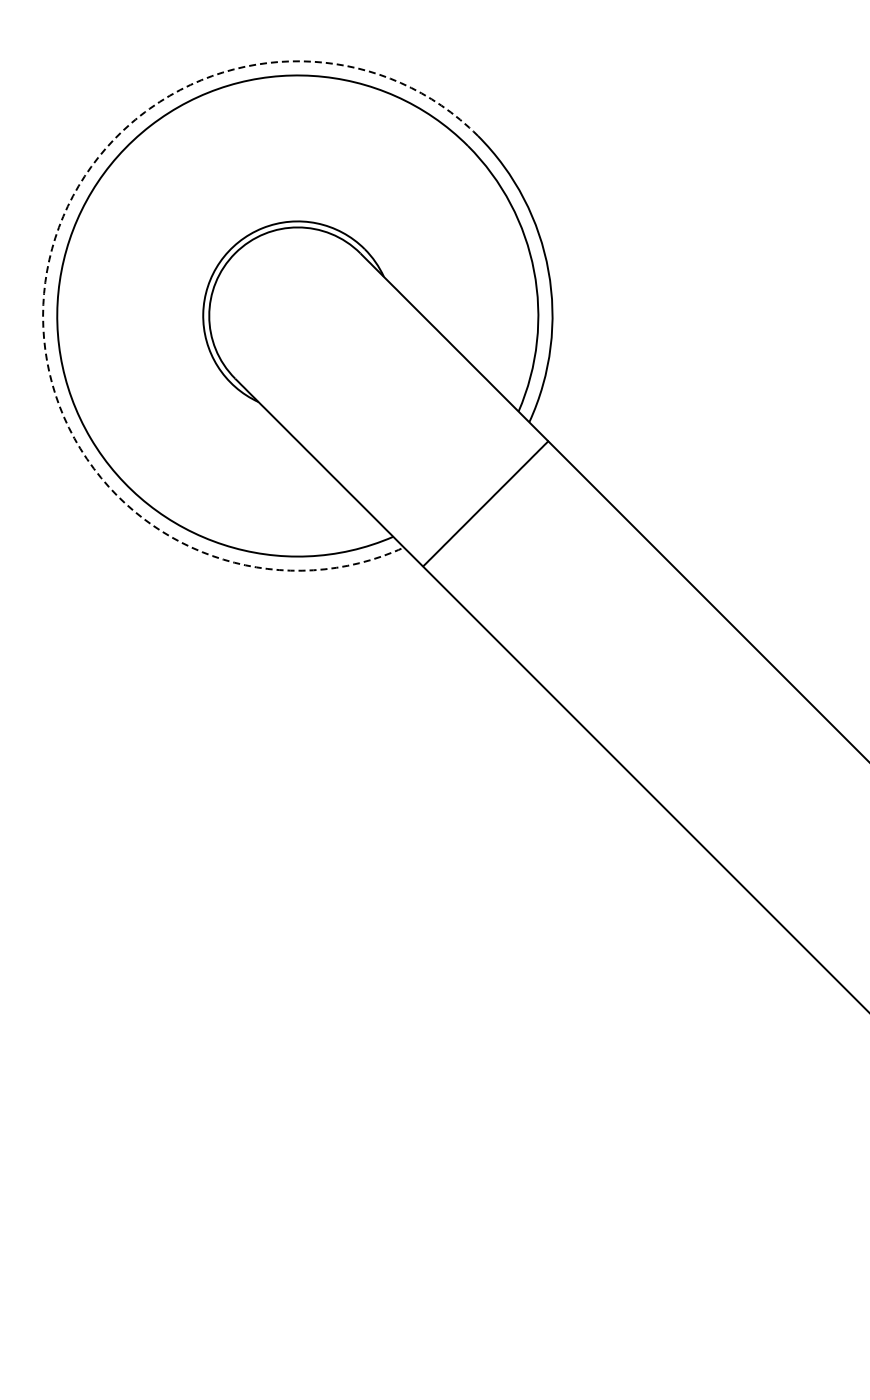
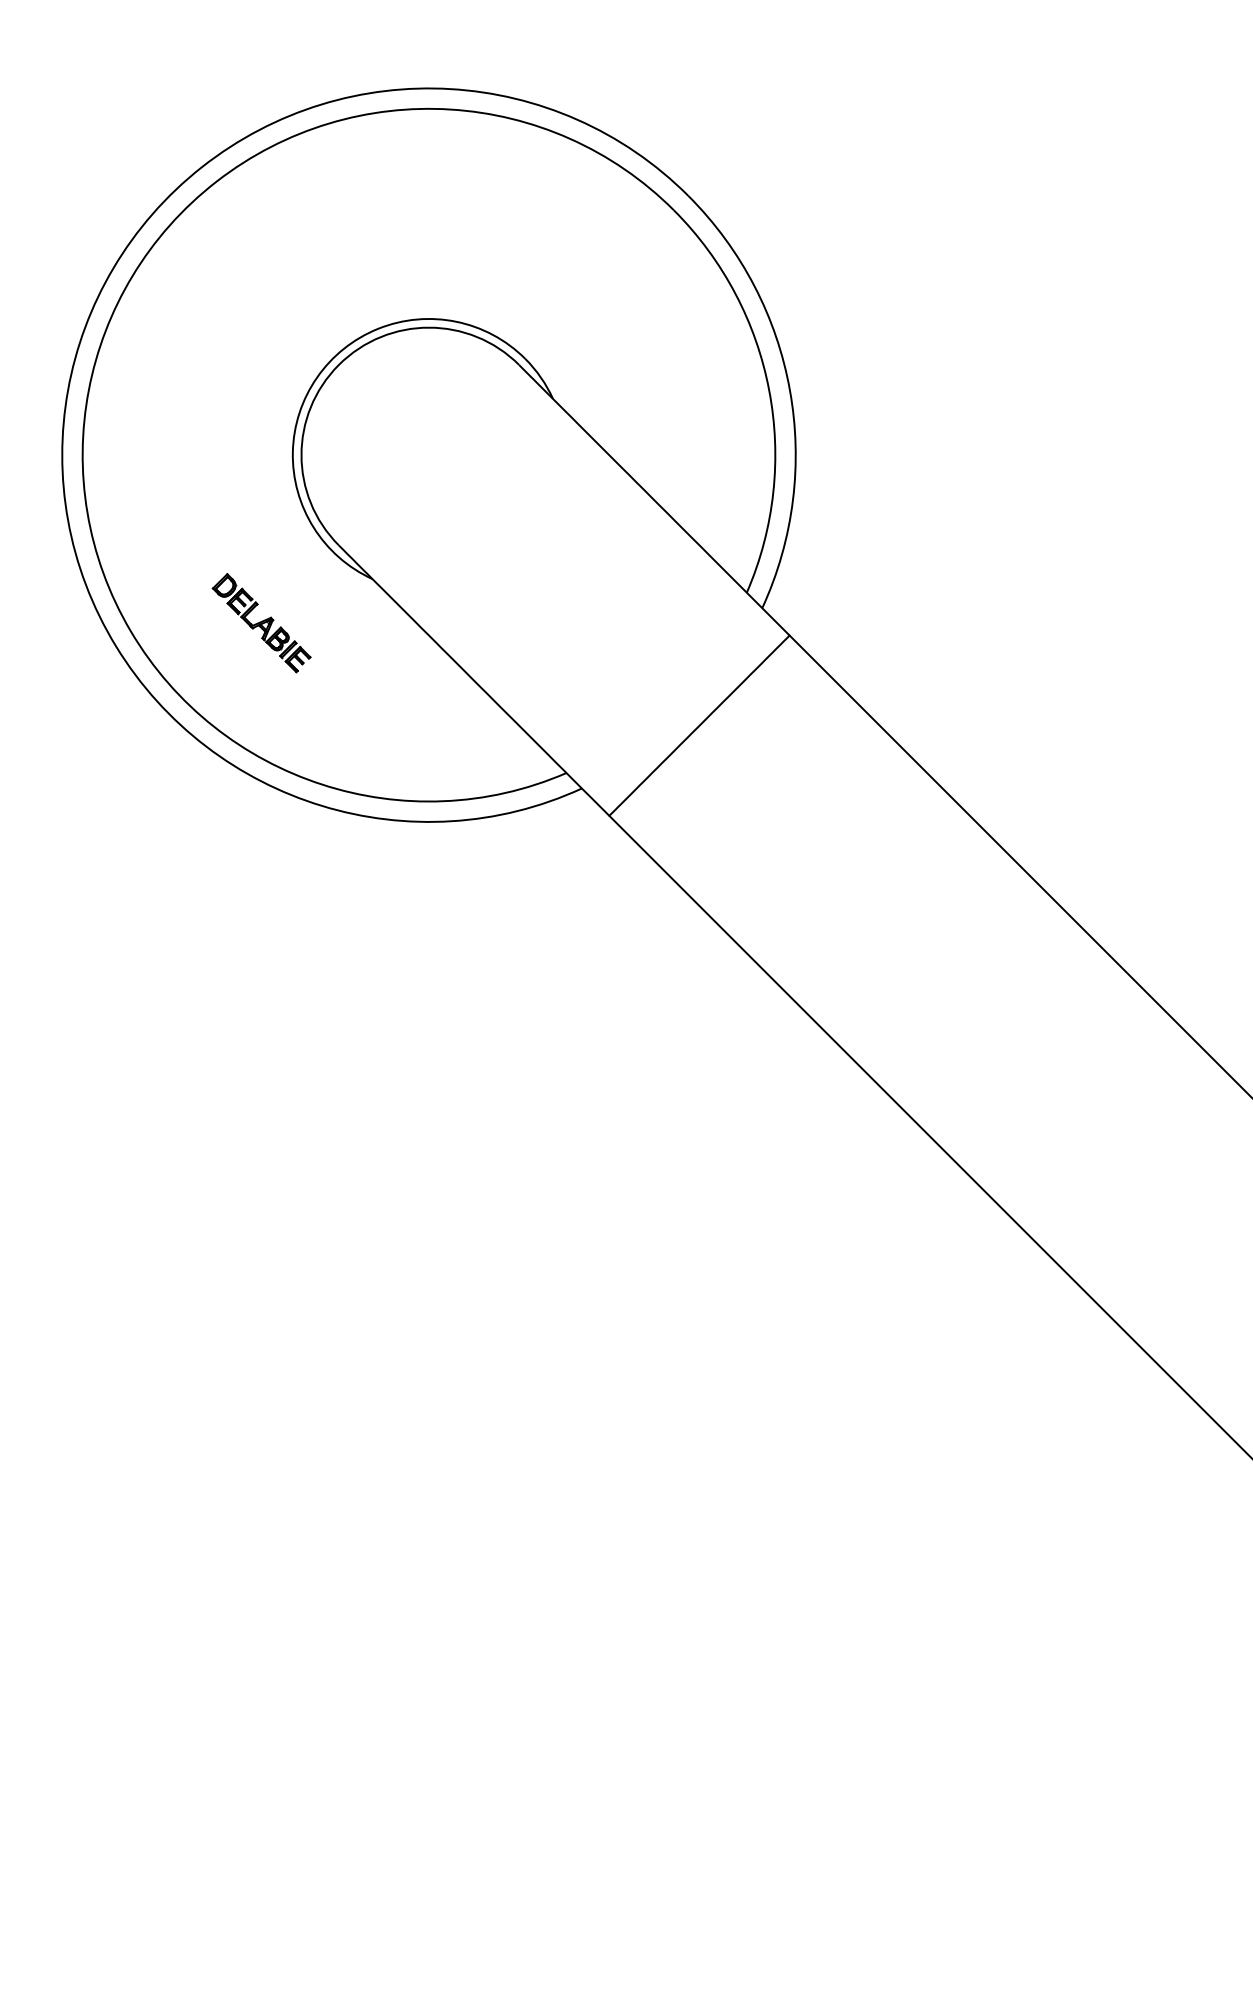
arc: (47, 271) -> (68, 391), dashed -> solid
part: (181, 432) -> (261, 622), added

